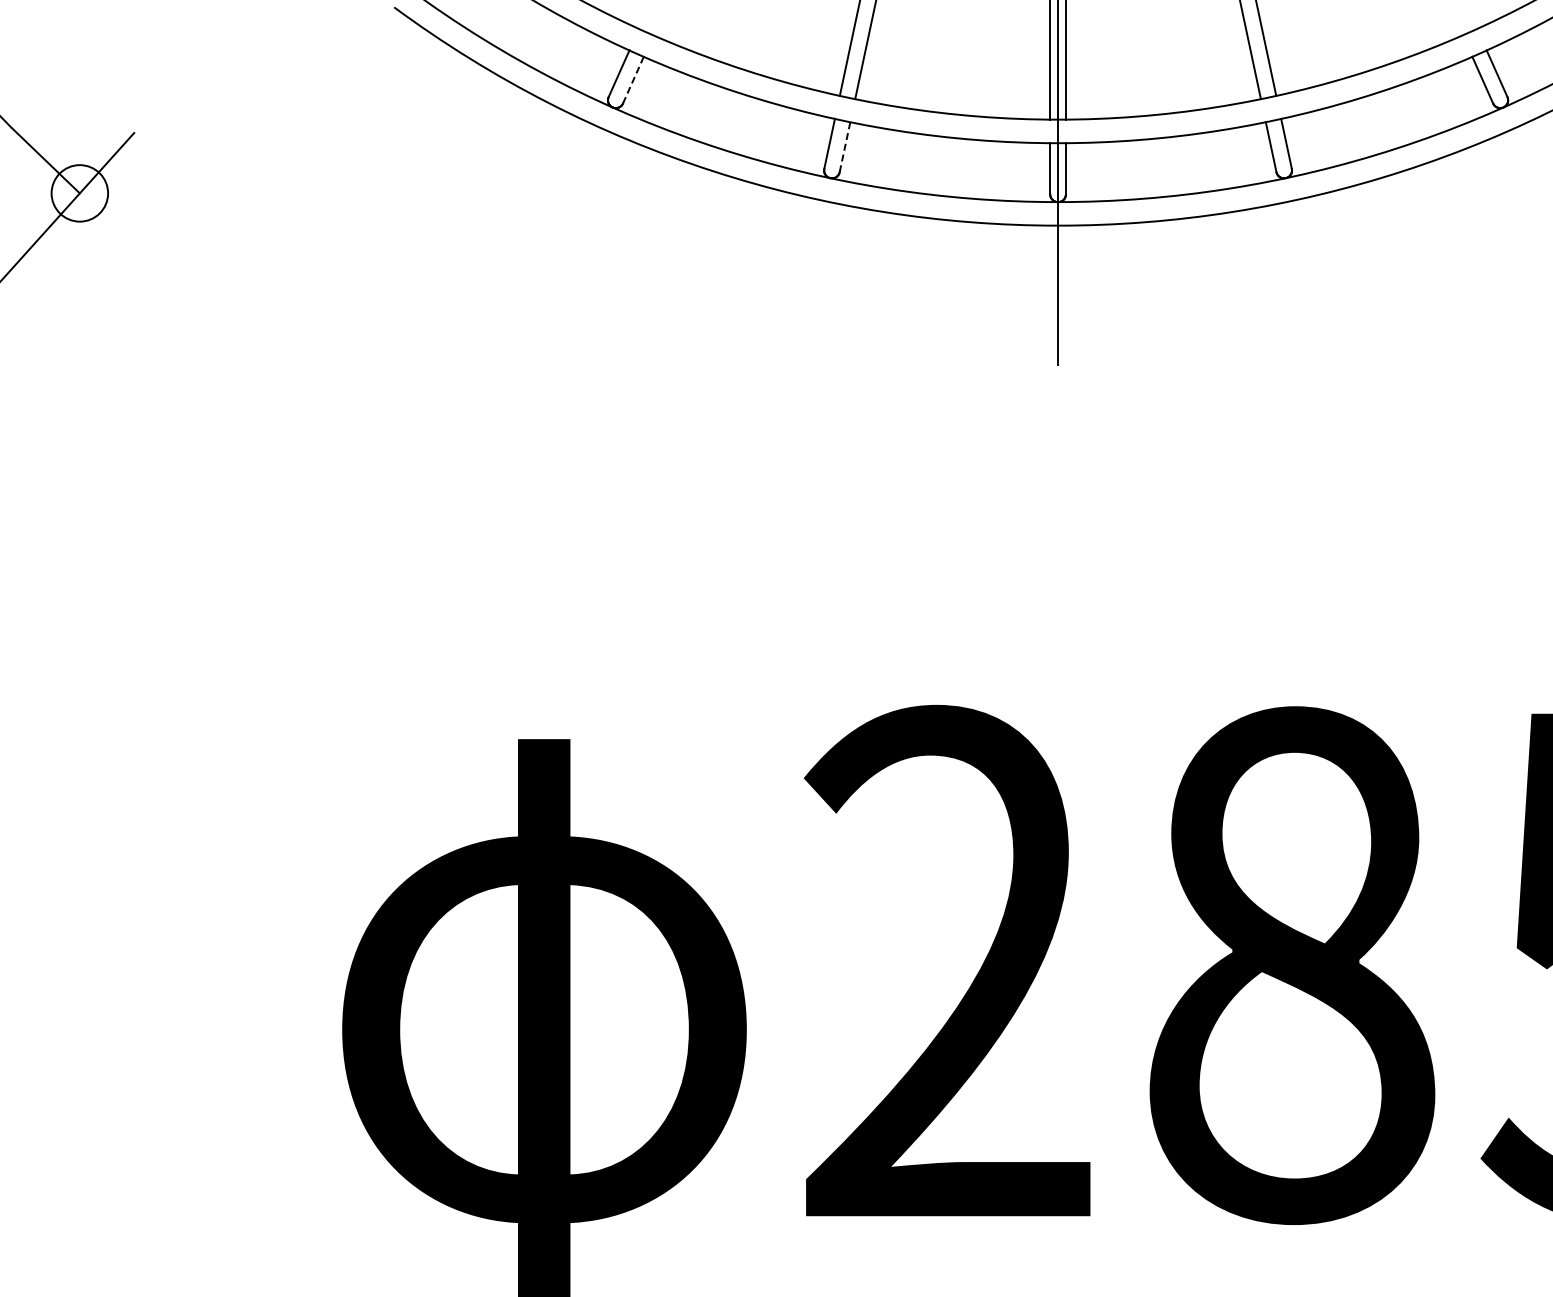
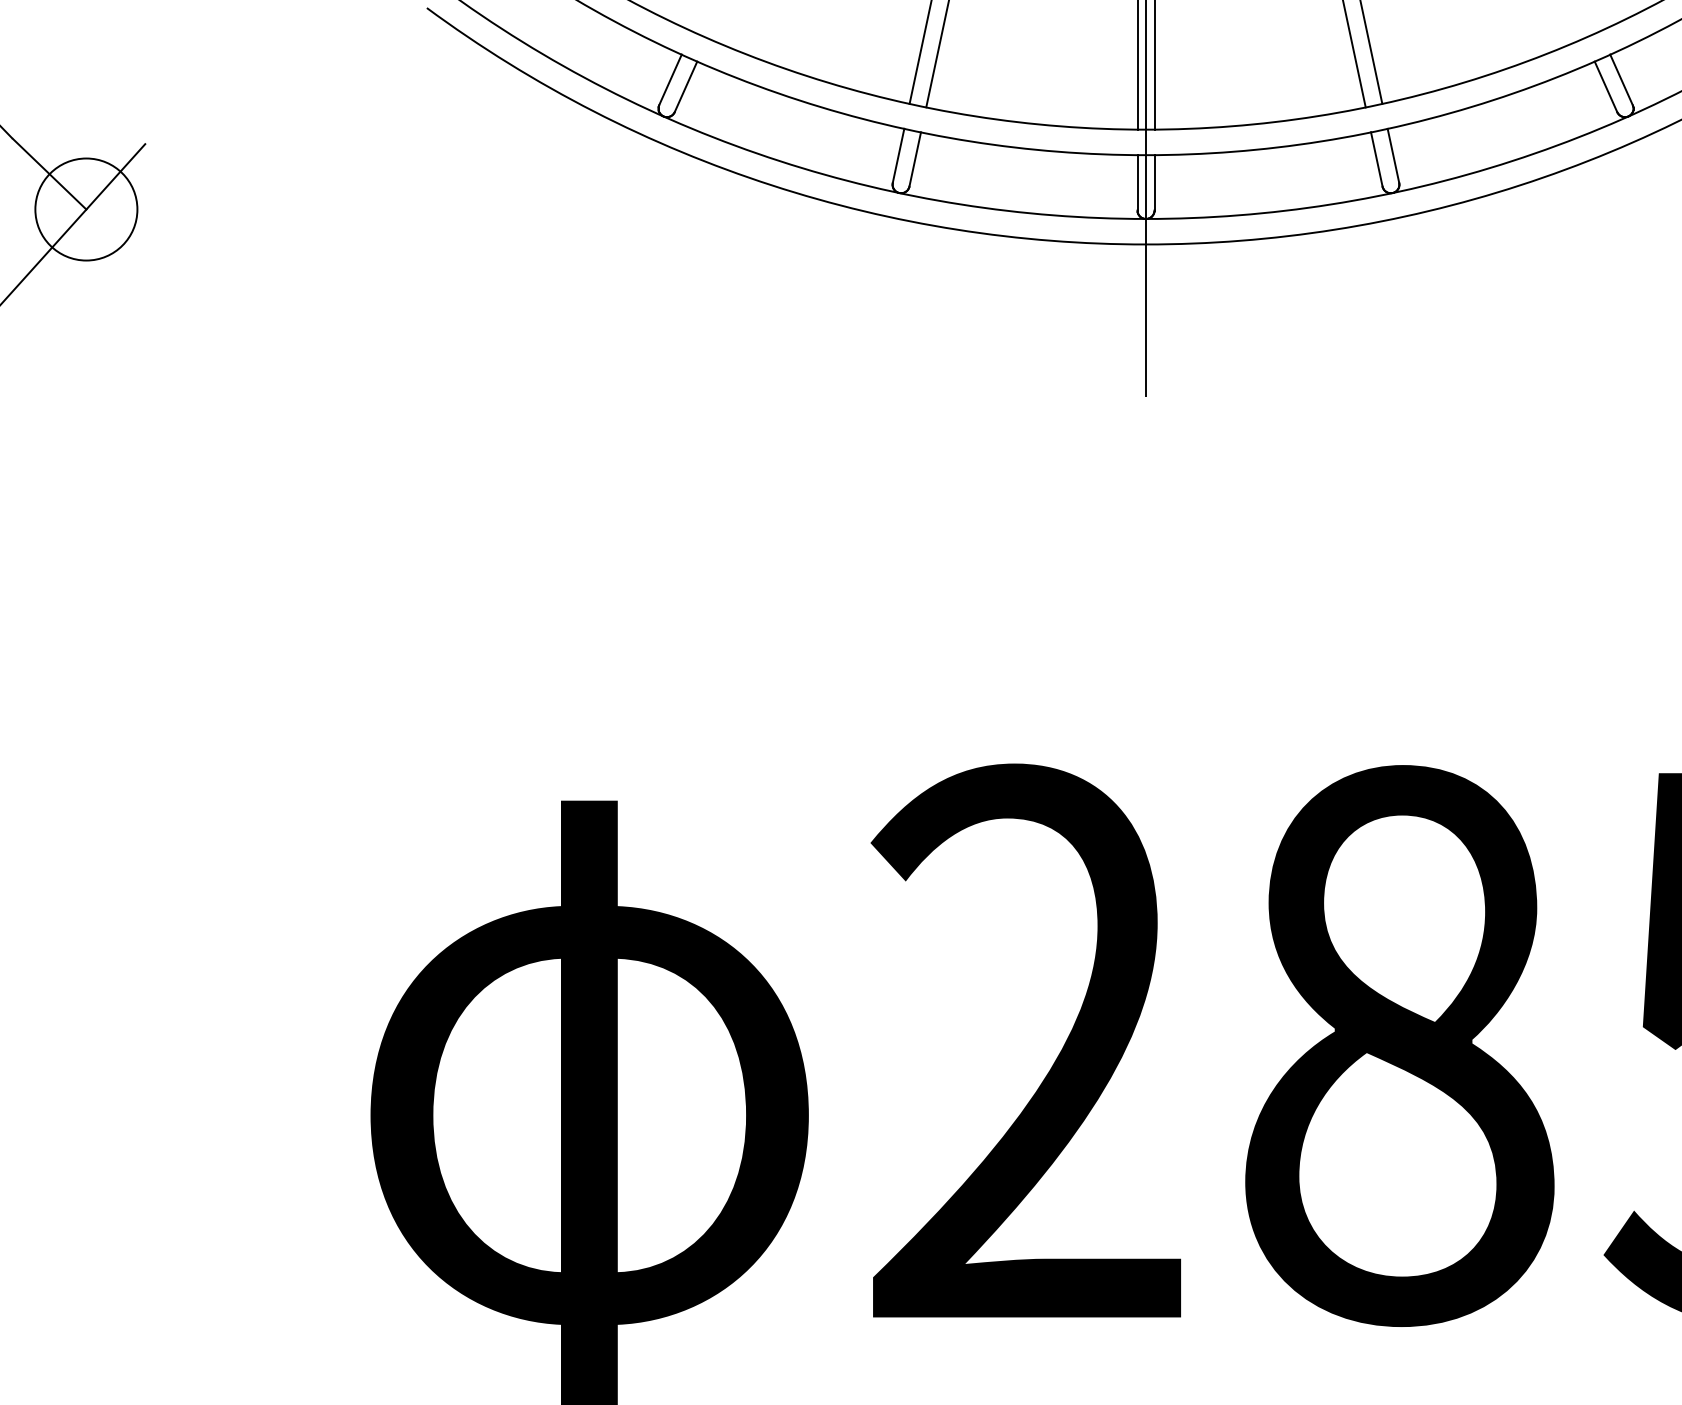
line: (633, 80) -> (686, 87), dashed -> solid
line: (845, 147) -> (915, 159), dashed -> solid
circle: (79, 193) -> (86, 209), size x1.67

